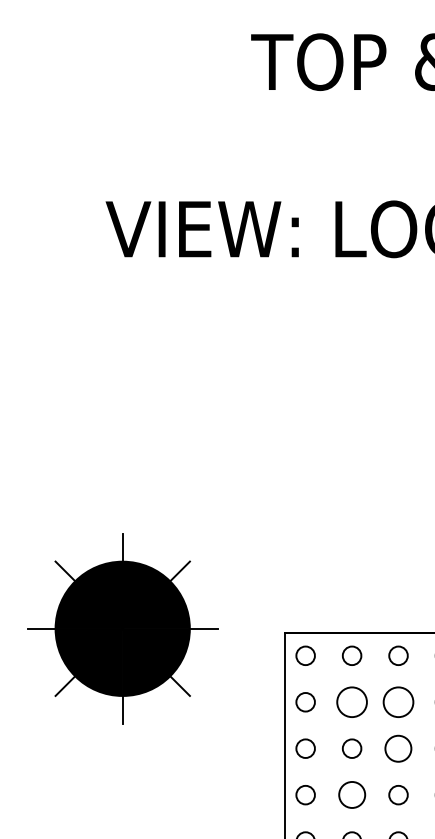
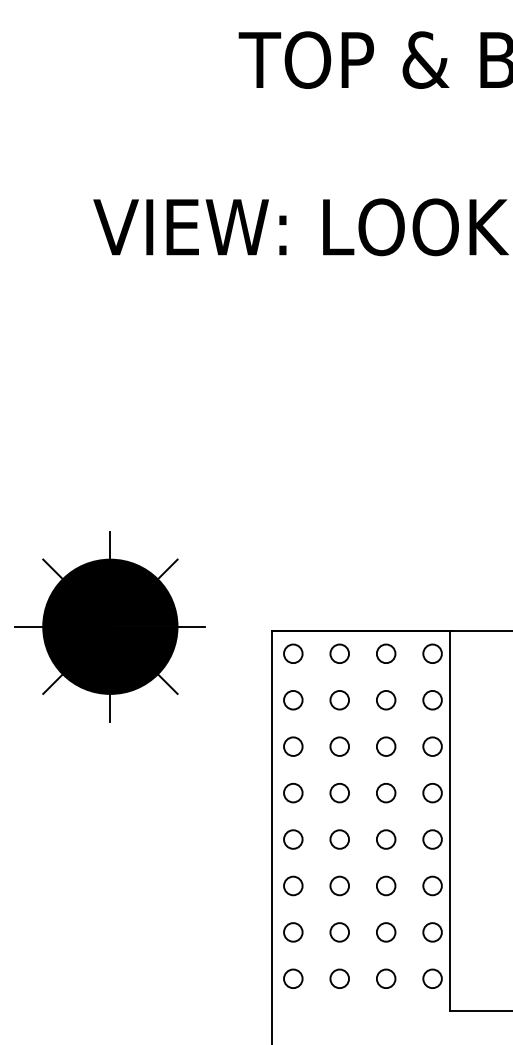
circle: (351, 701) -> (339, 699), size x0.62
circle: (397, 701) -> (385, 699), size x0.62
circle: (398, 748) -> (386, 746), size x0.71
circle: (351, 795) -> (339, 793), size x0.71

